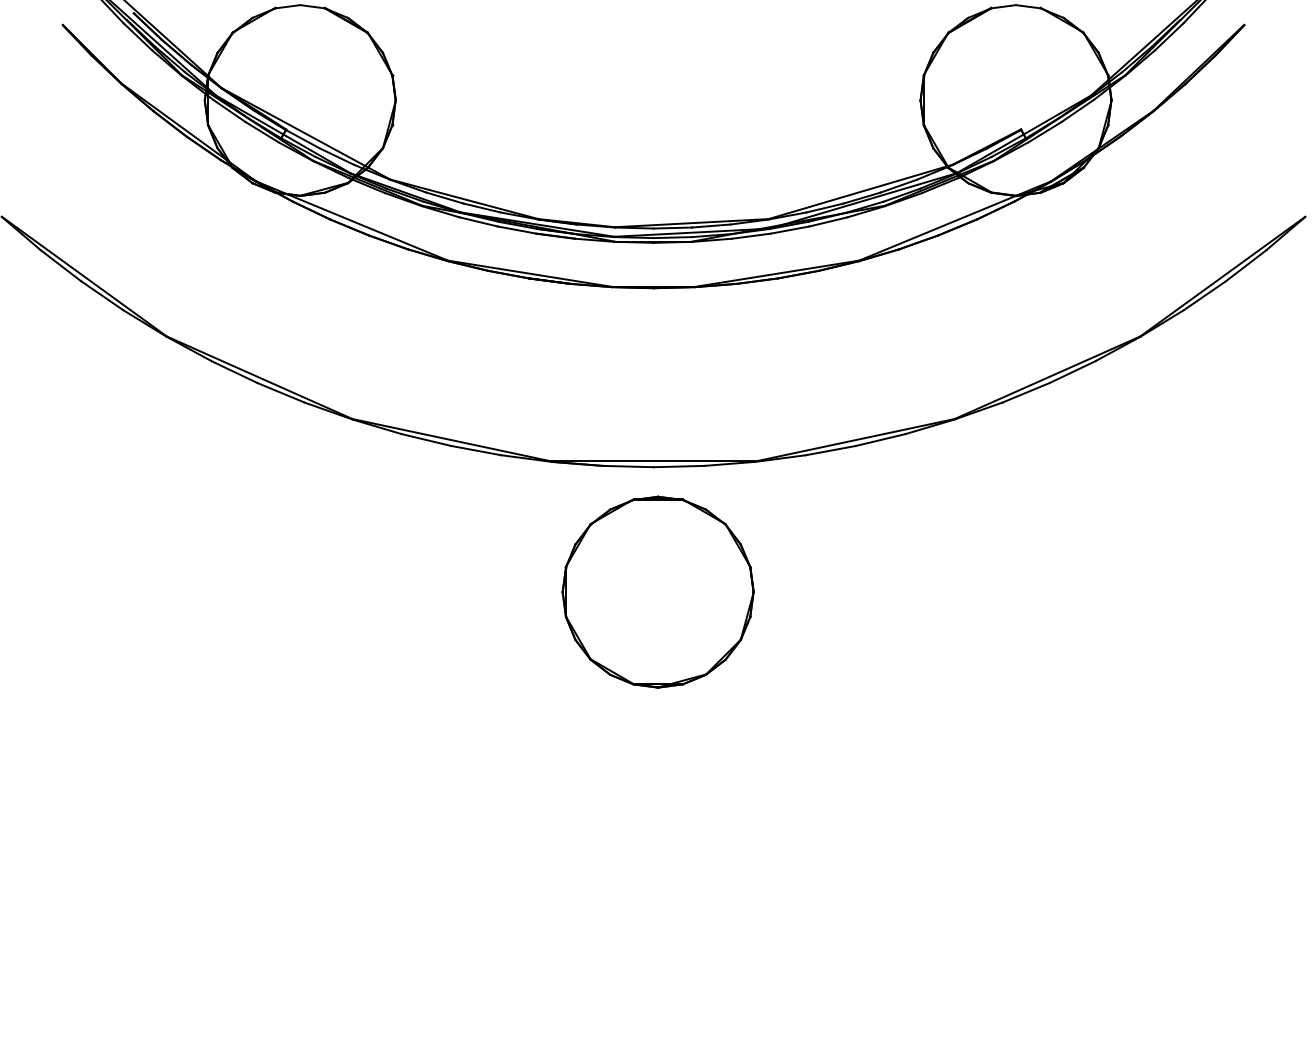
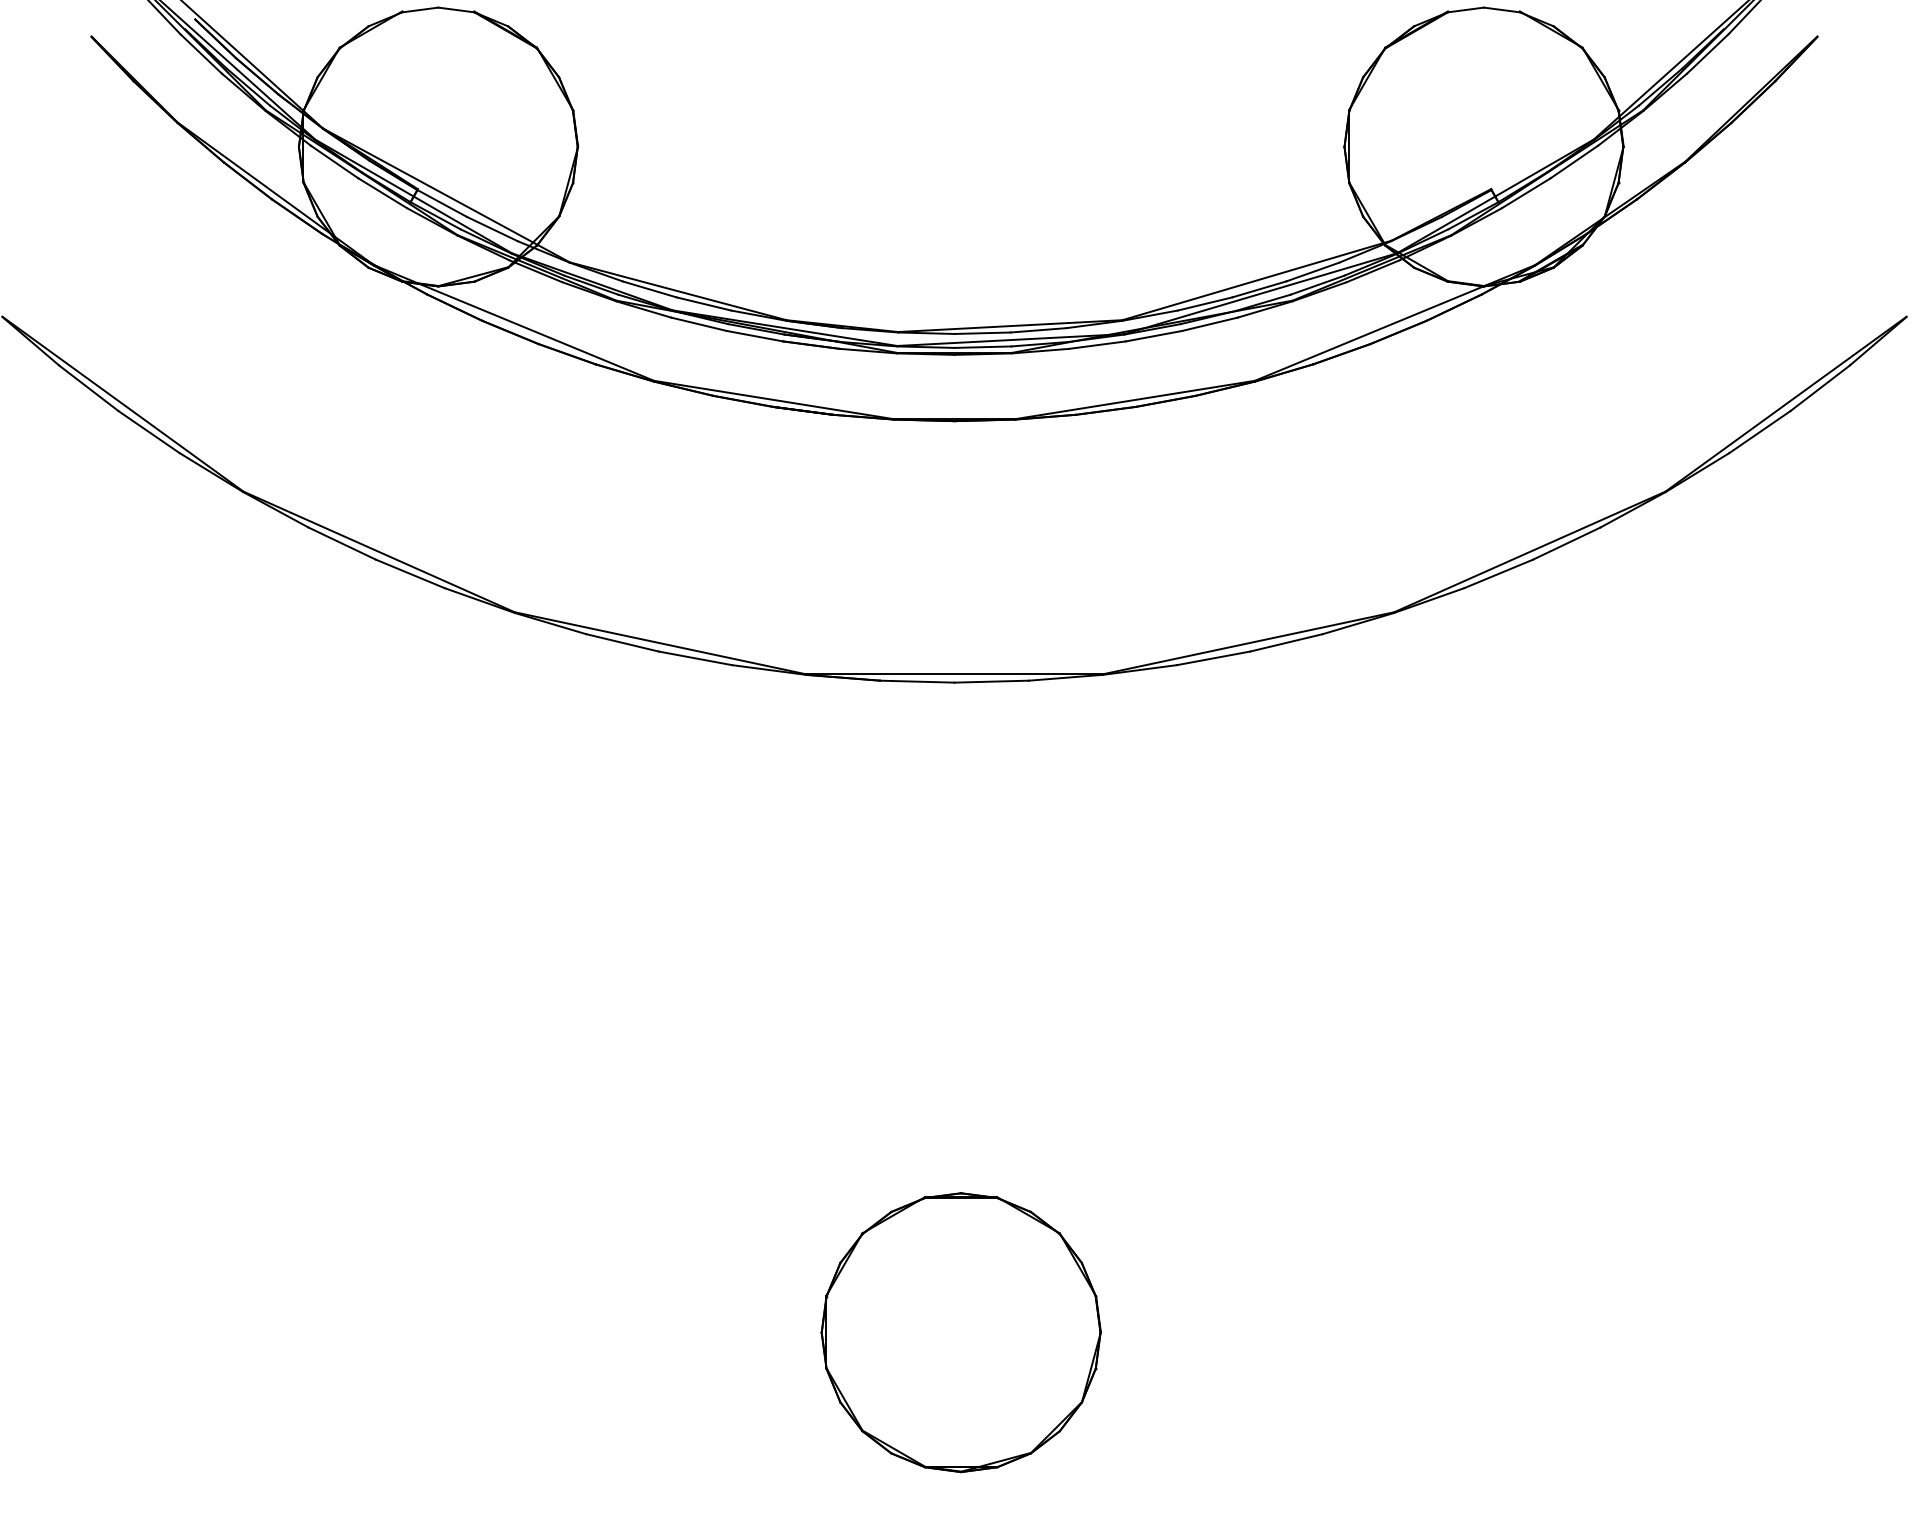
part: (657, 591) -> (960, 1331), moved

